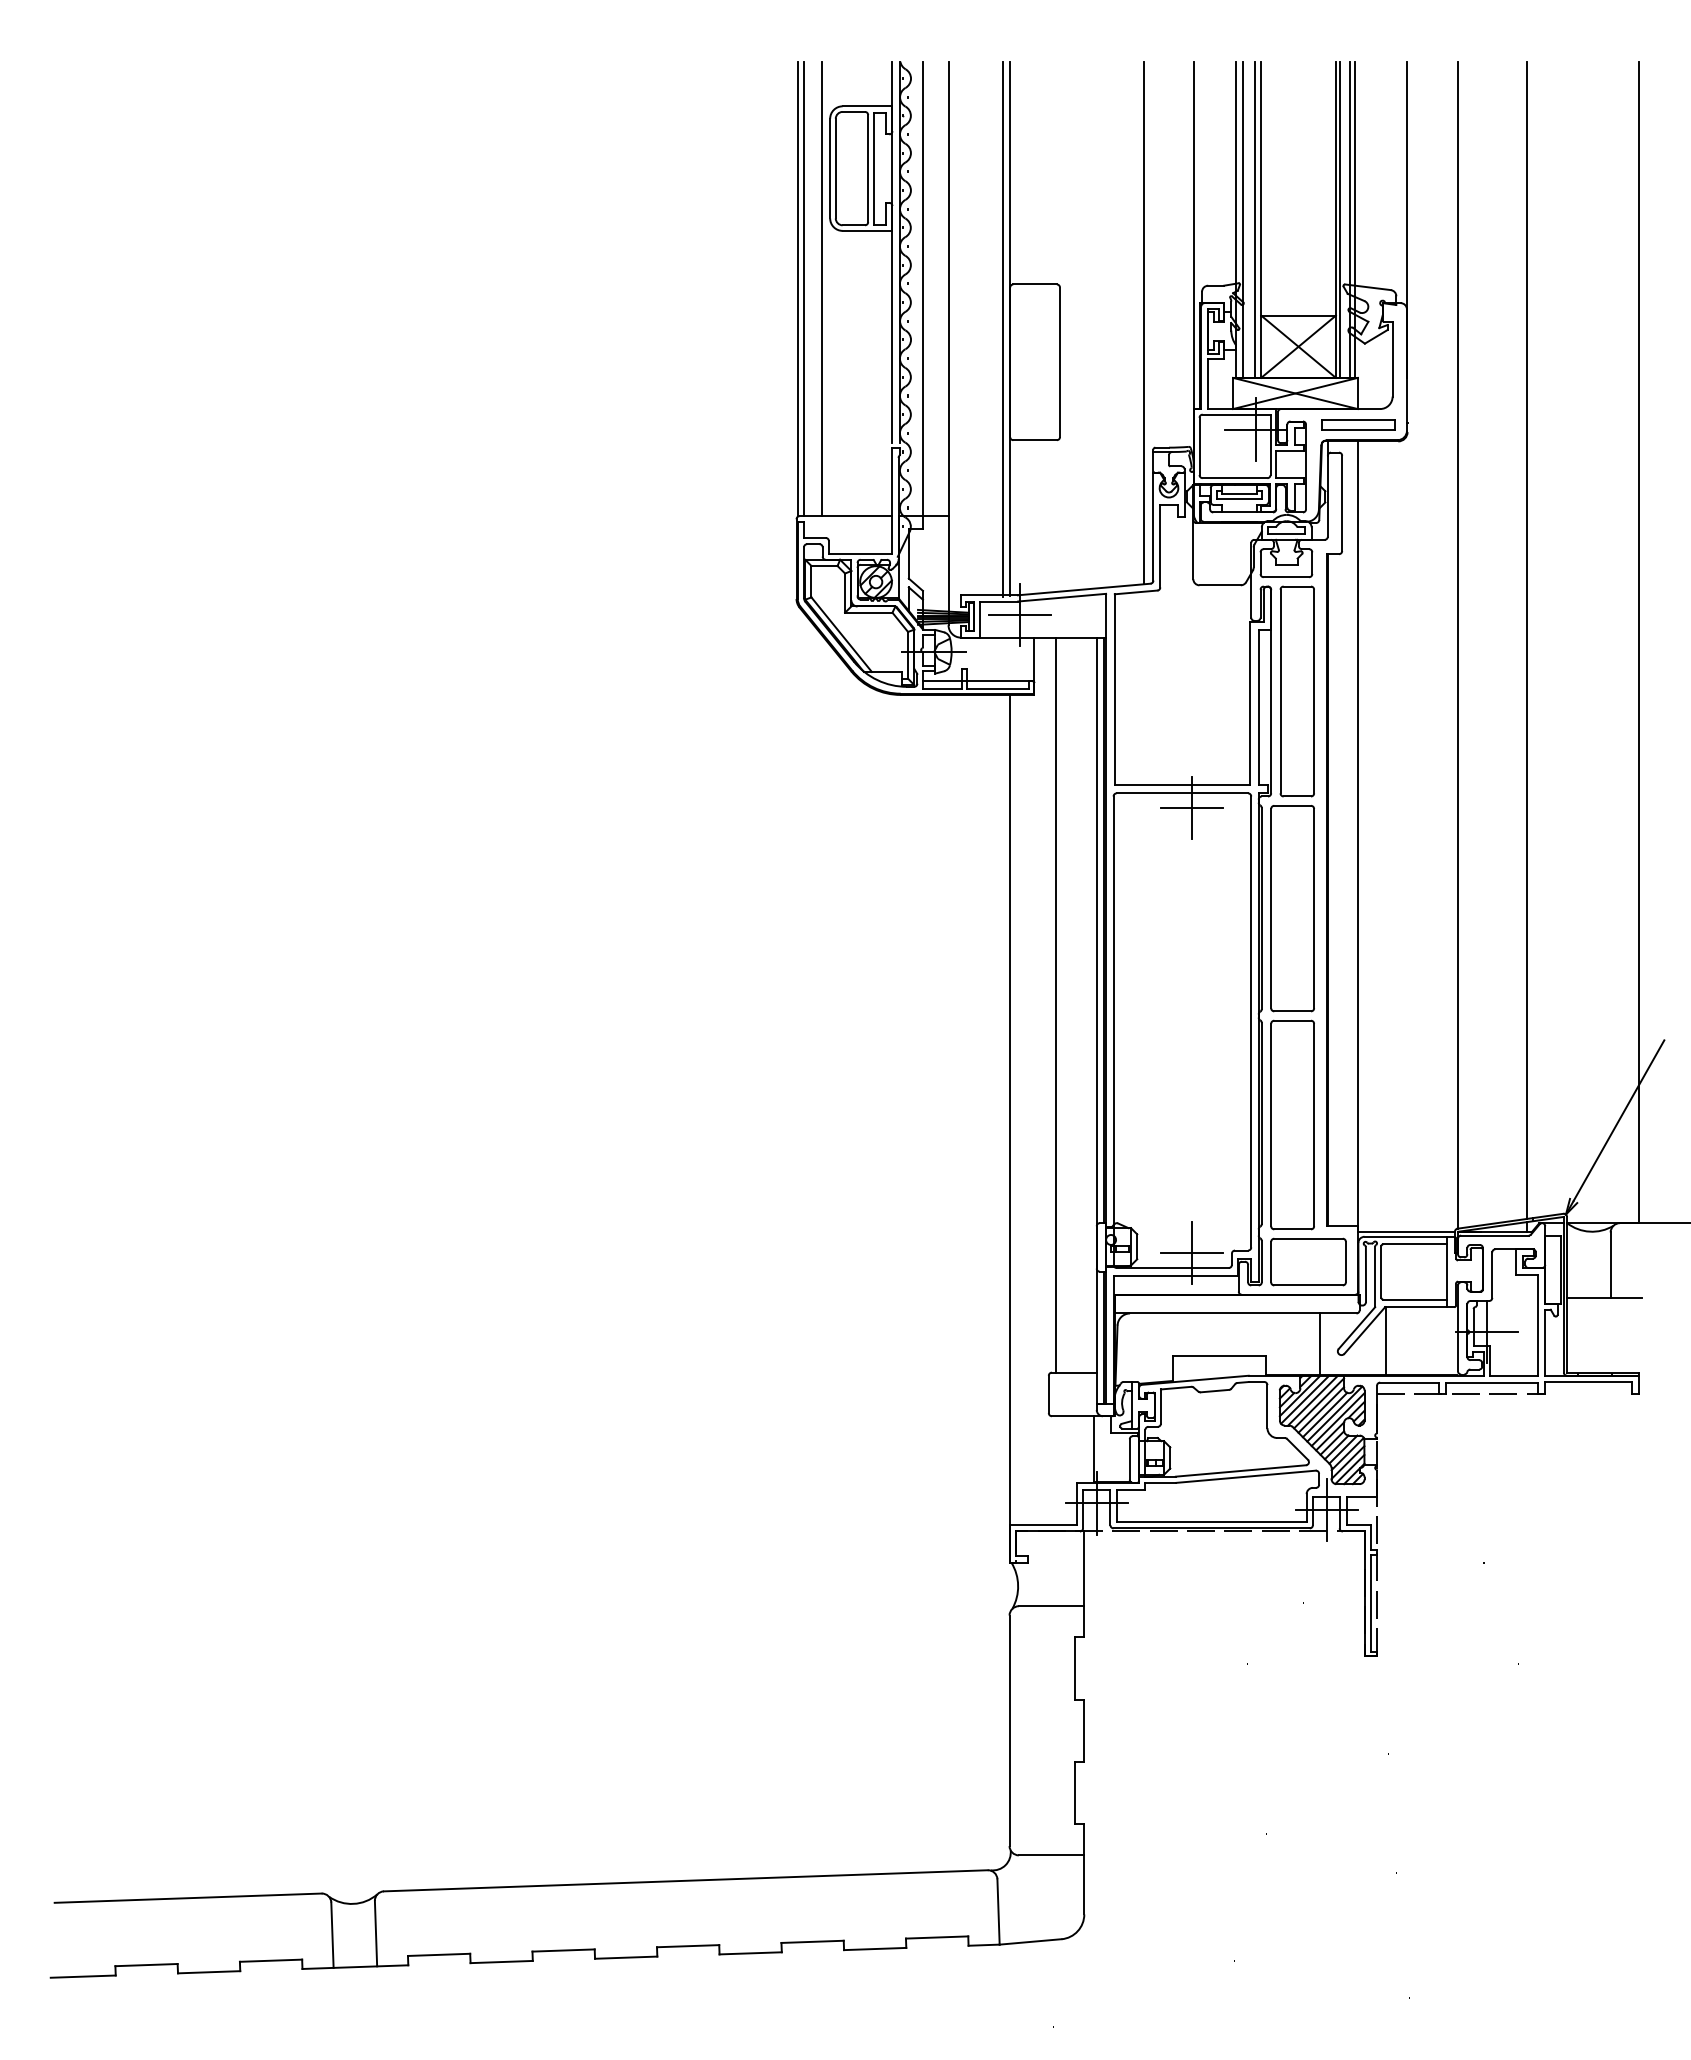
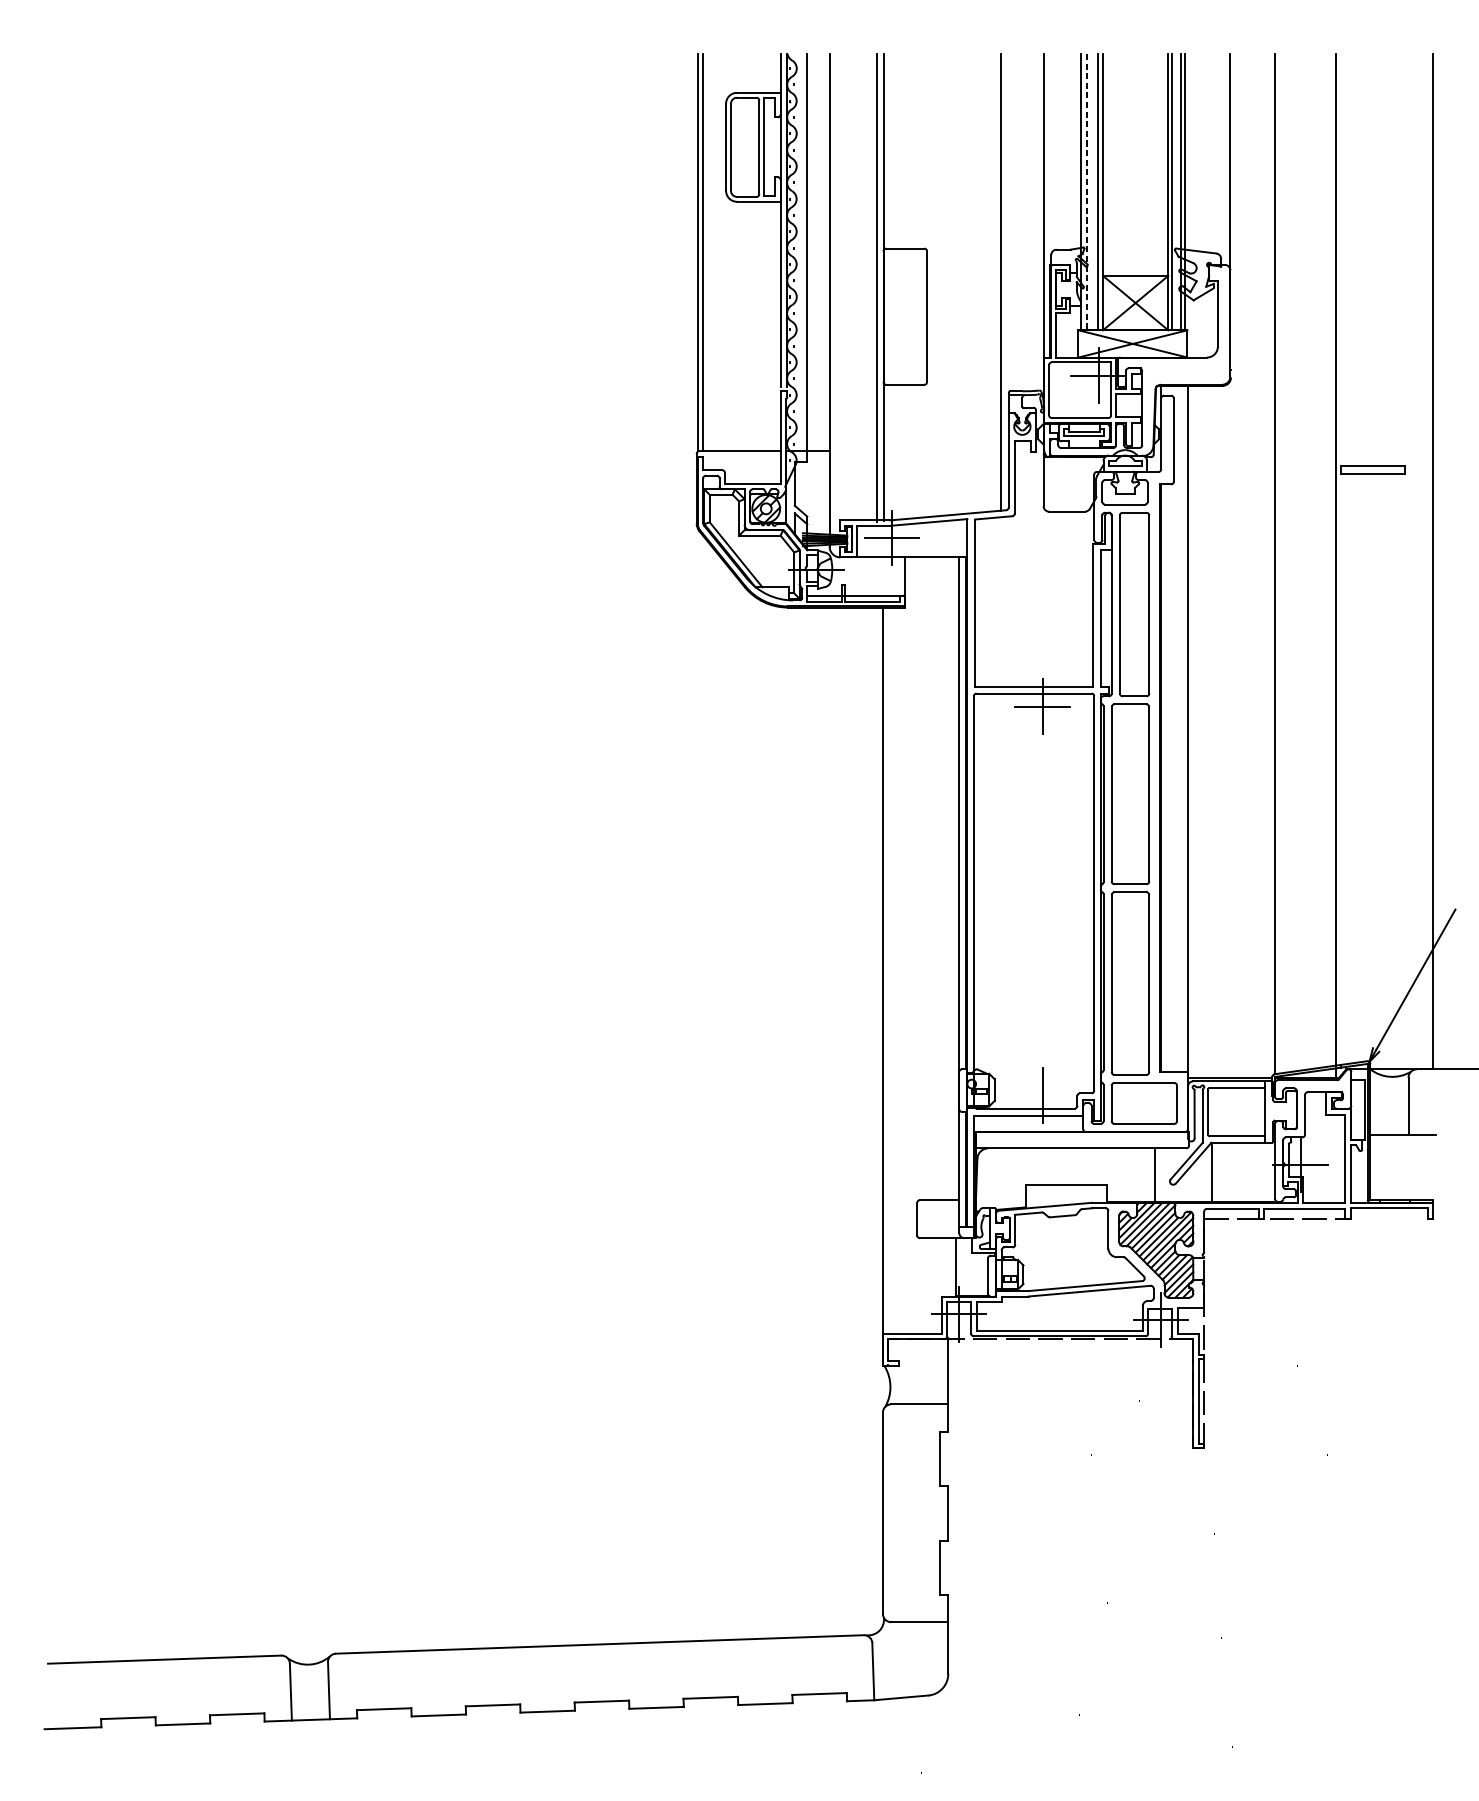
line: (1242, 220) -> (1086, 192), solid -> dashed
line: (822, 288) -> (719, 252), removed
part: (1358, 424) -> (1373, 469), moved
line: (1056, 1004) -> (923, 878), removed
line: (1191, 1253) -> (1042, 1095), removed

